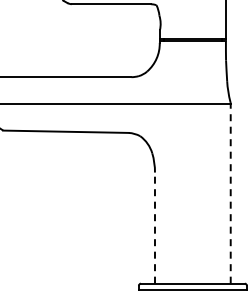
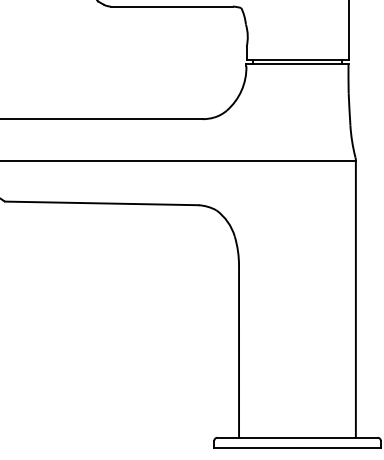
line: (230, 193) -> (355, 298), dashed -> solid
line: (154, 228) -> (238, 352), dashed -> solid

